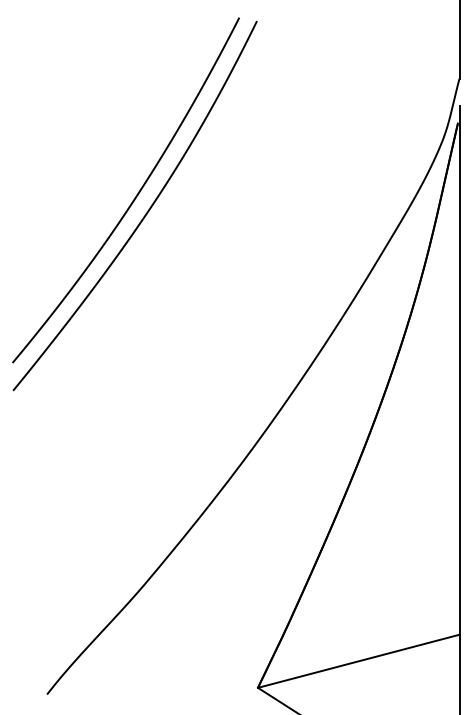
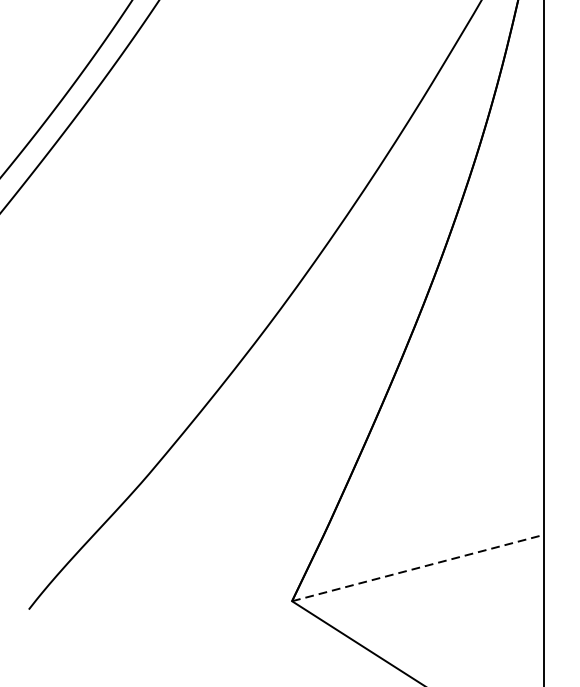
line: (359, 661) -> (418, 568), solid -> dashed

